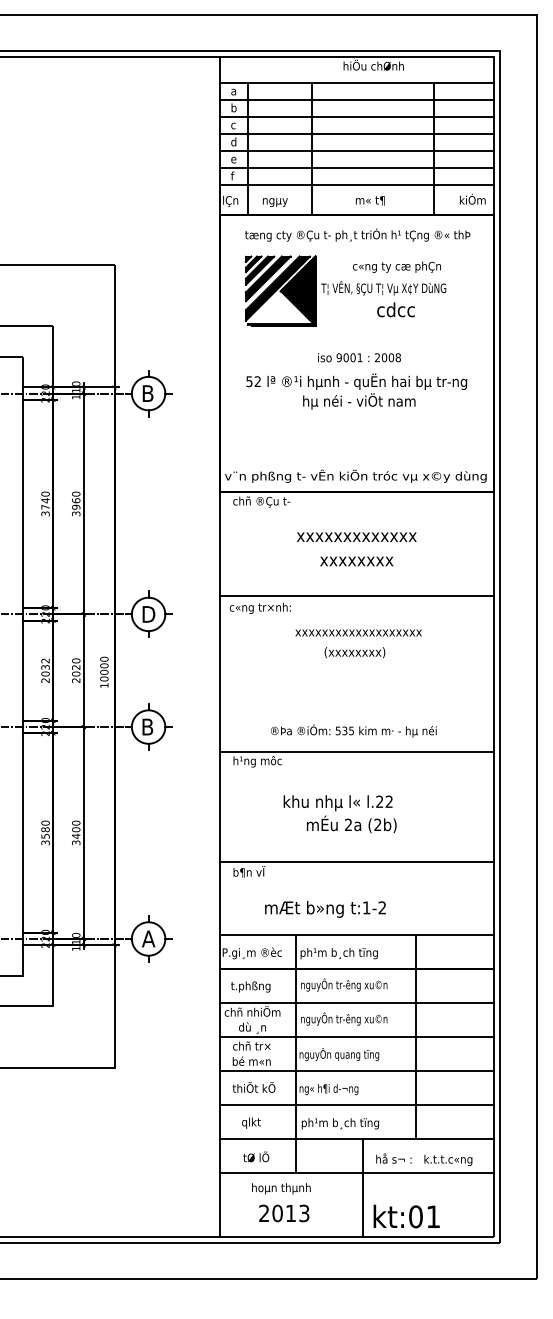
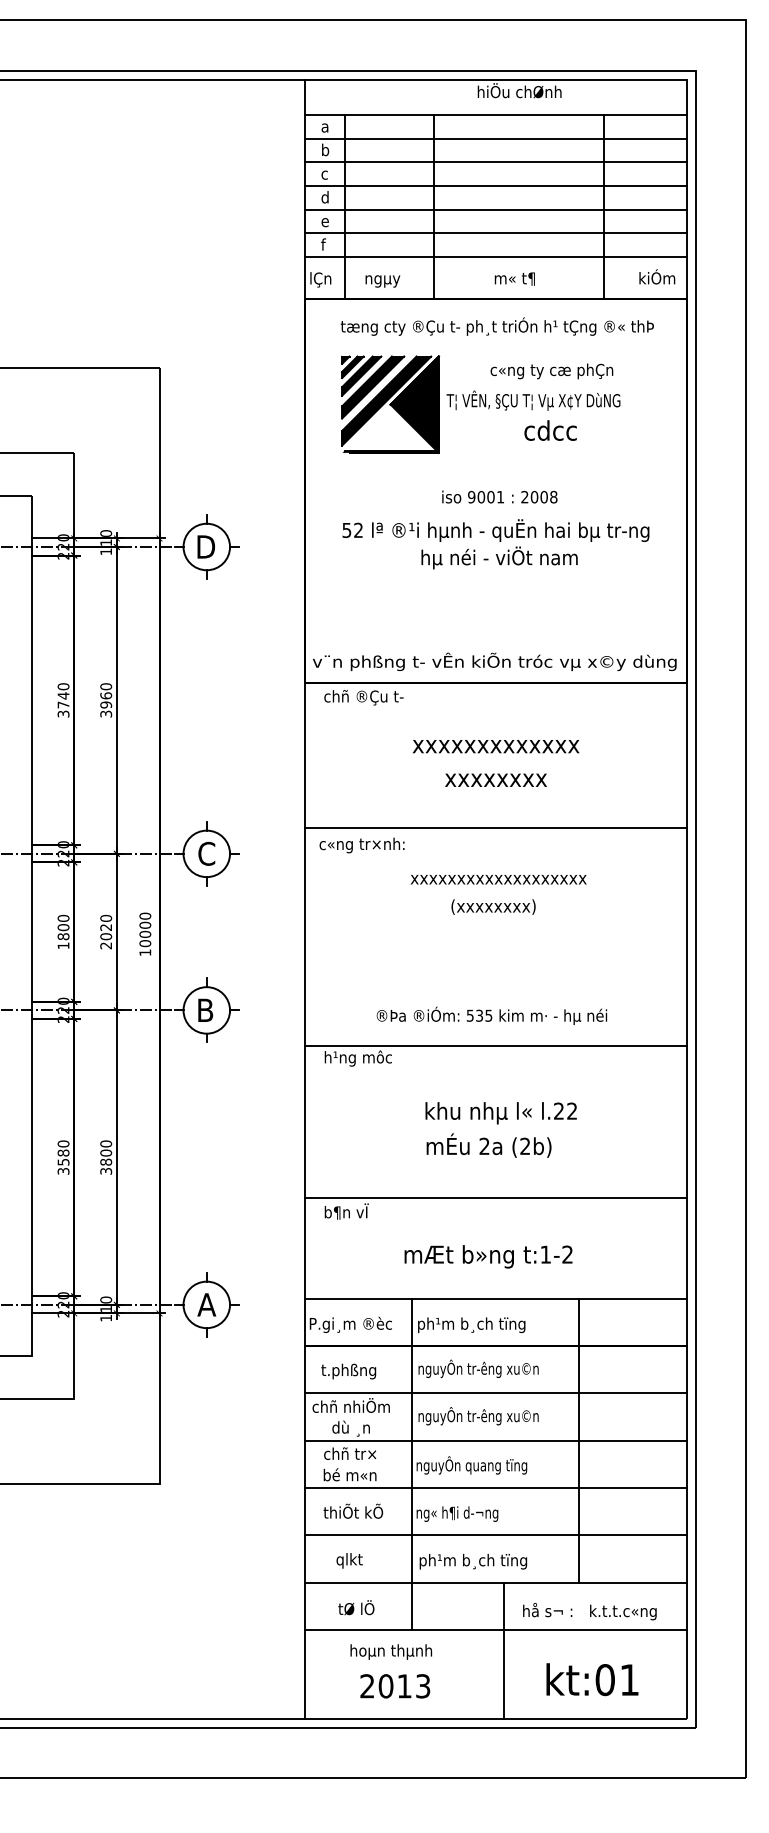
text: (148, 393) -> (206, 546), B -> D
text: (148, 614) -> (206, 853), D -> C
text: (45, 670) -> (63, 931), 2032 -> 1800
text: (337, 803) -> (500, 1113), moved
text: (76, 835) -> (106, 1161), 3400 -> 3800
text: (325, 909) -> (488, 1256), moved
text: (406, 1216) -> (592, 1679), moved

